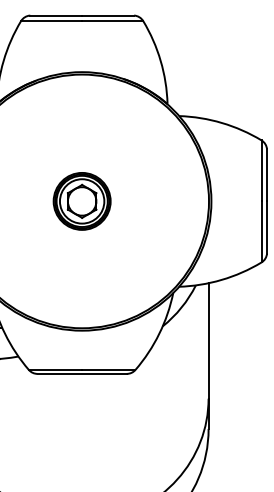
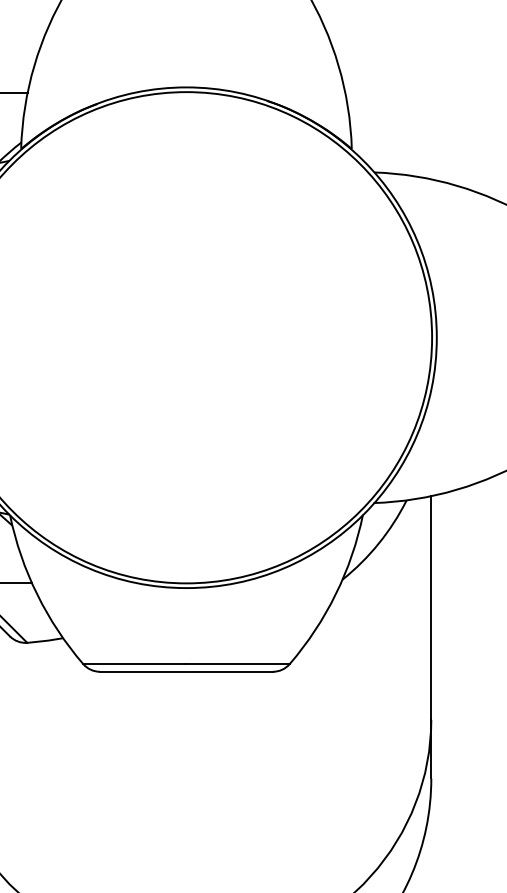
part: (81, 201) -> (185, 337), removed

